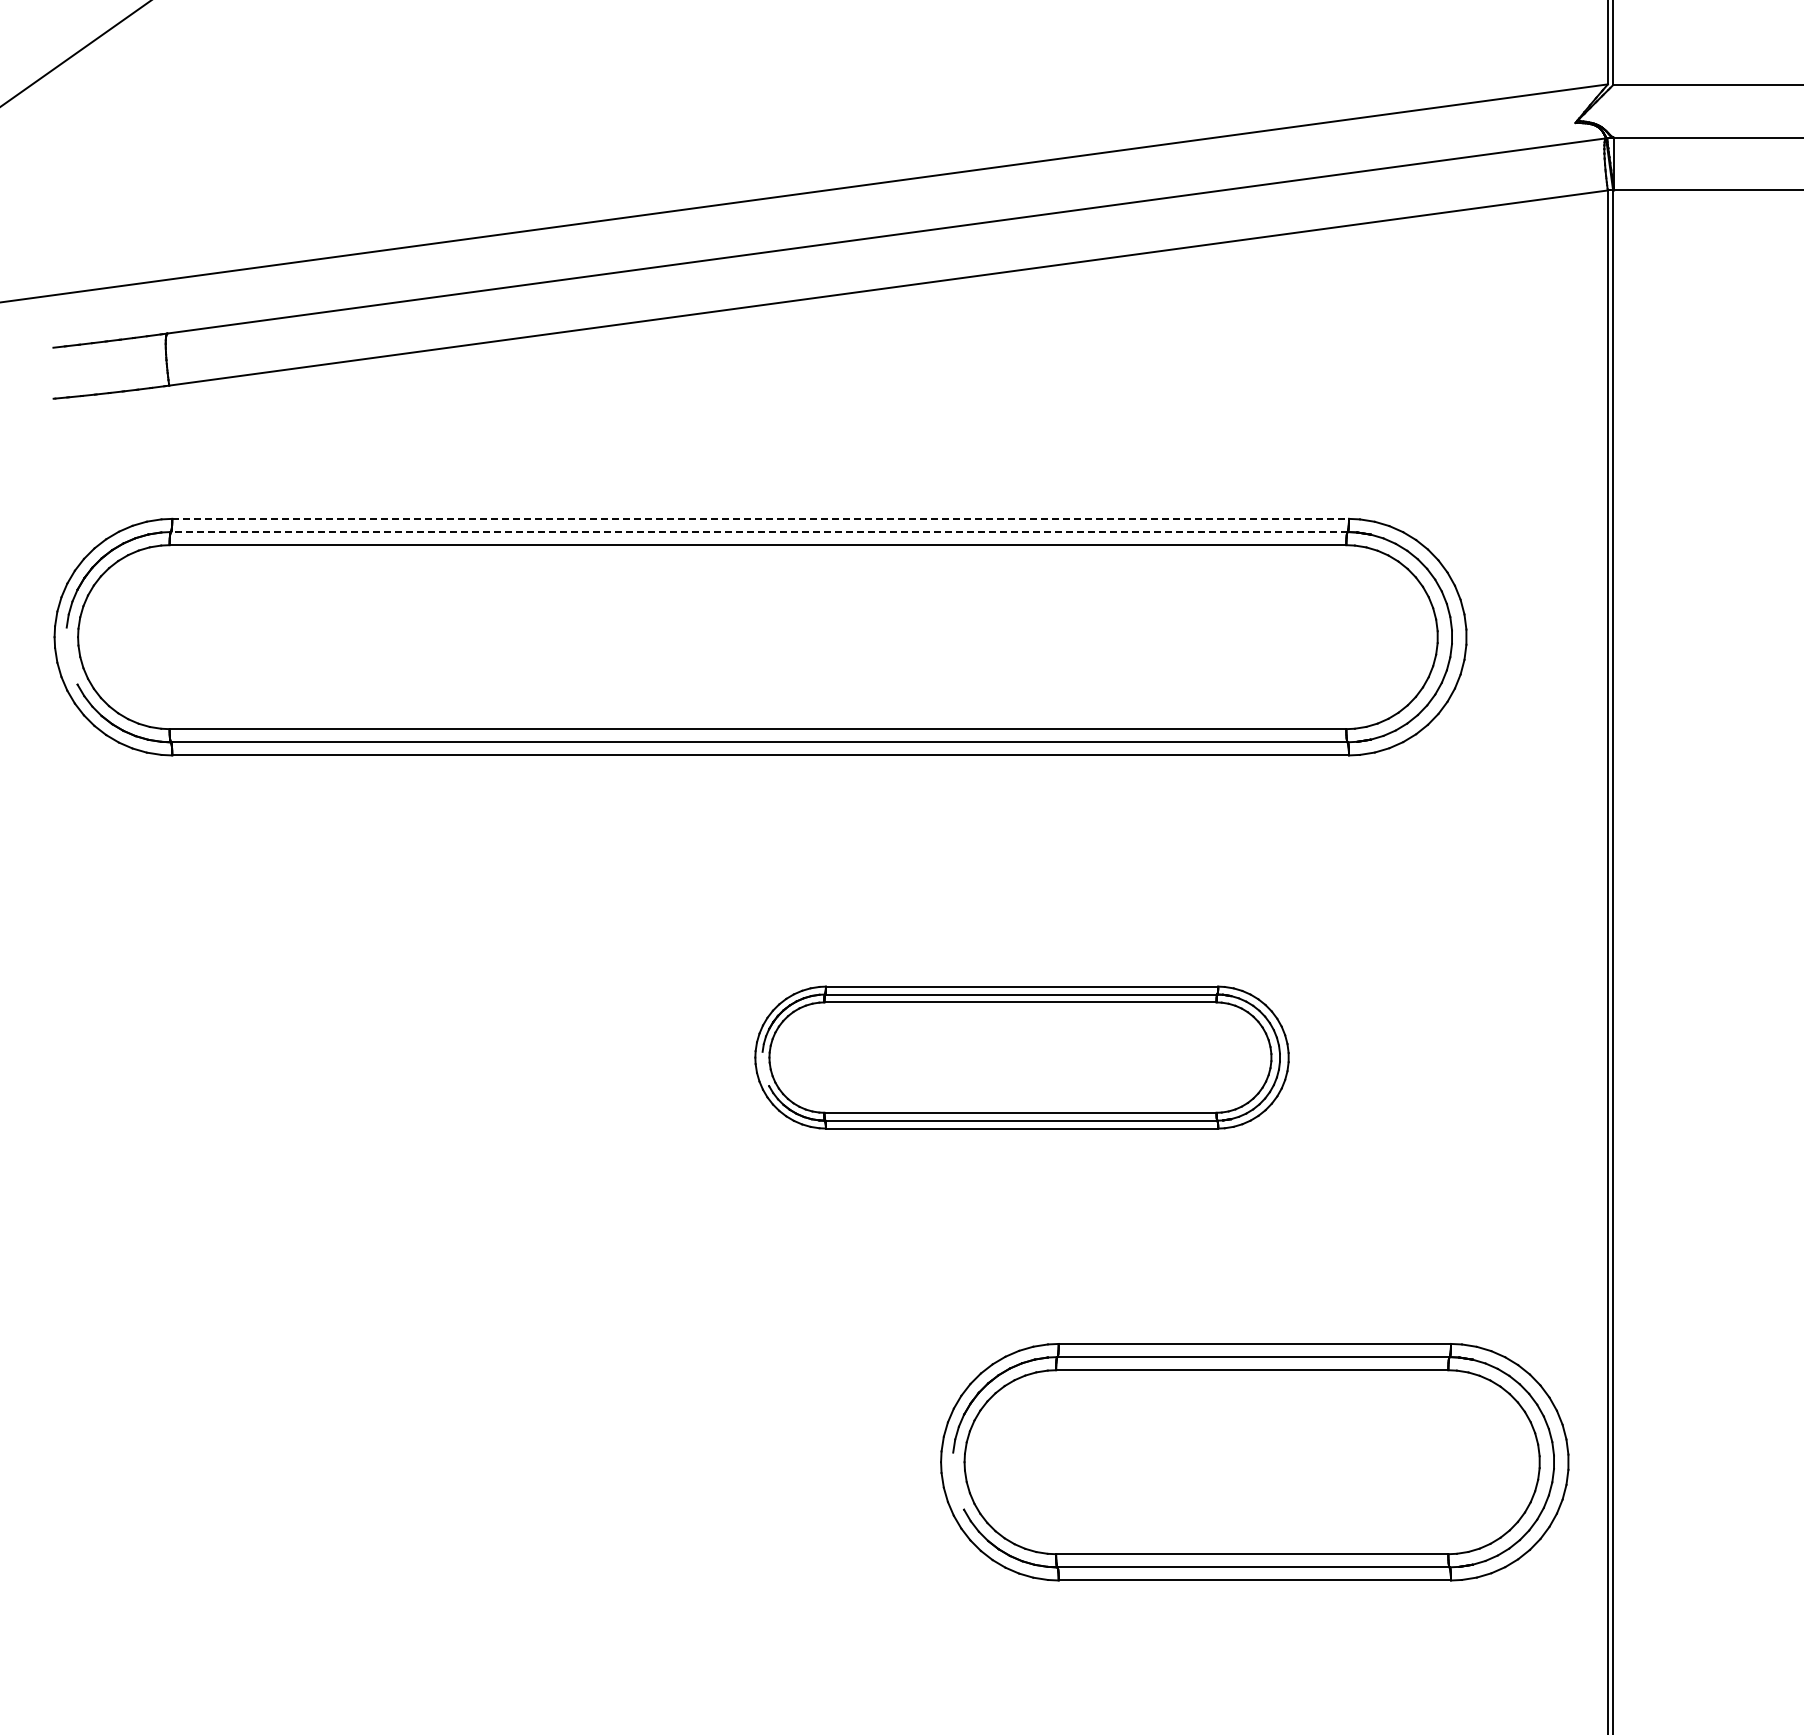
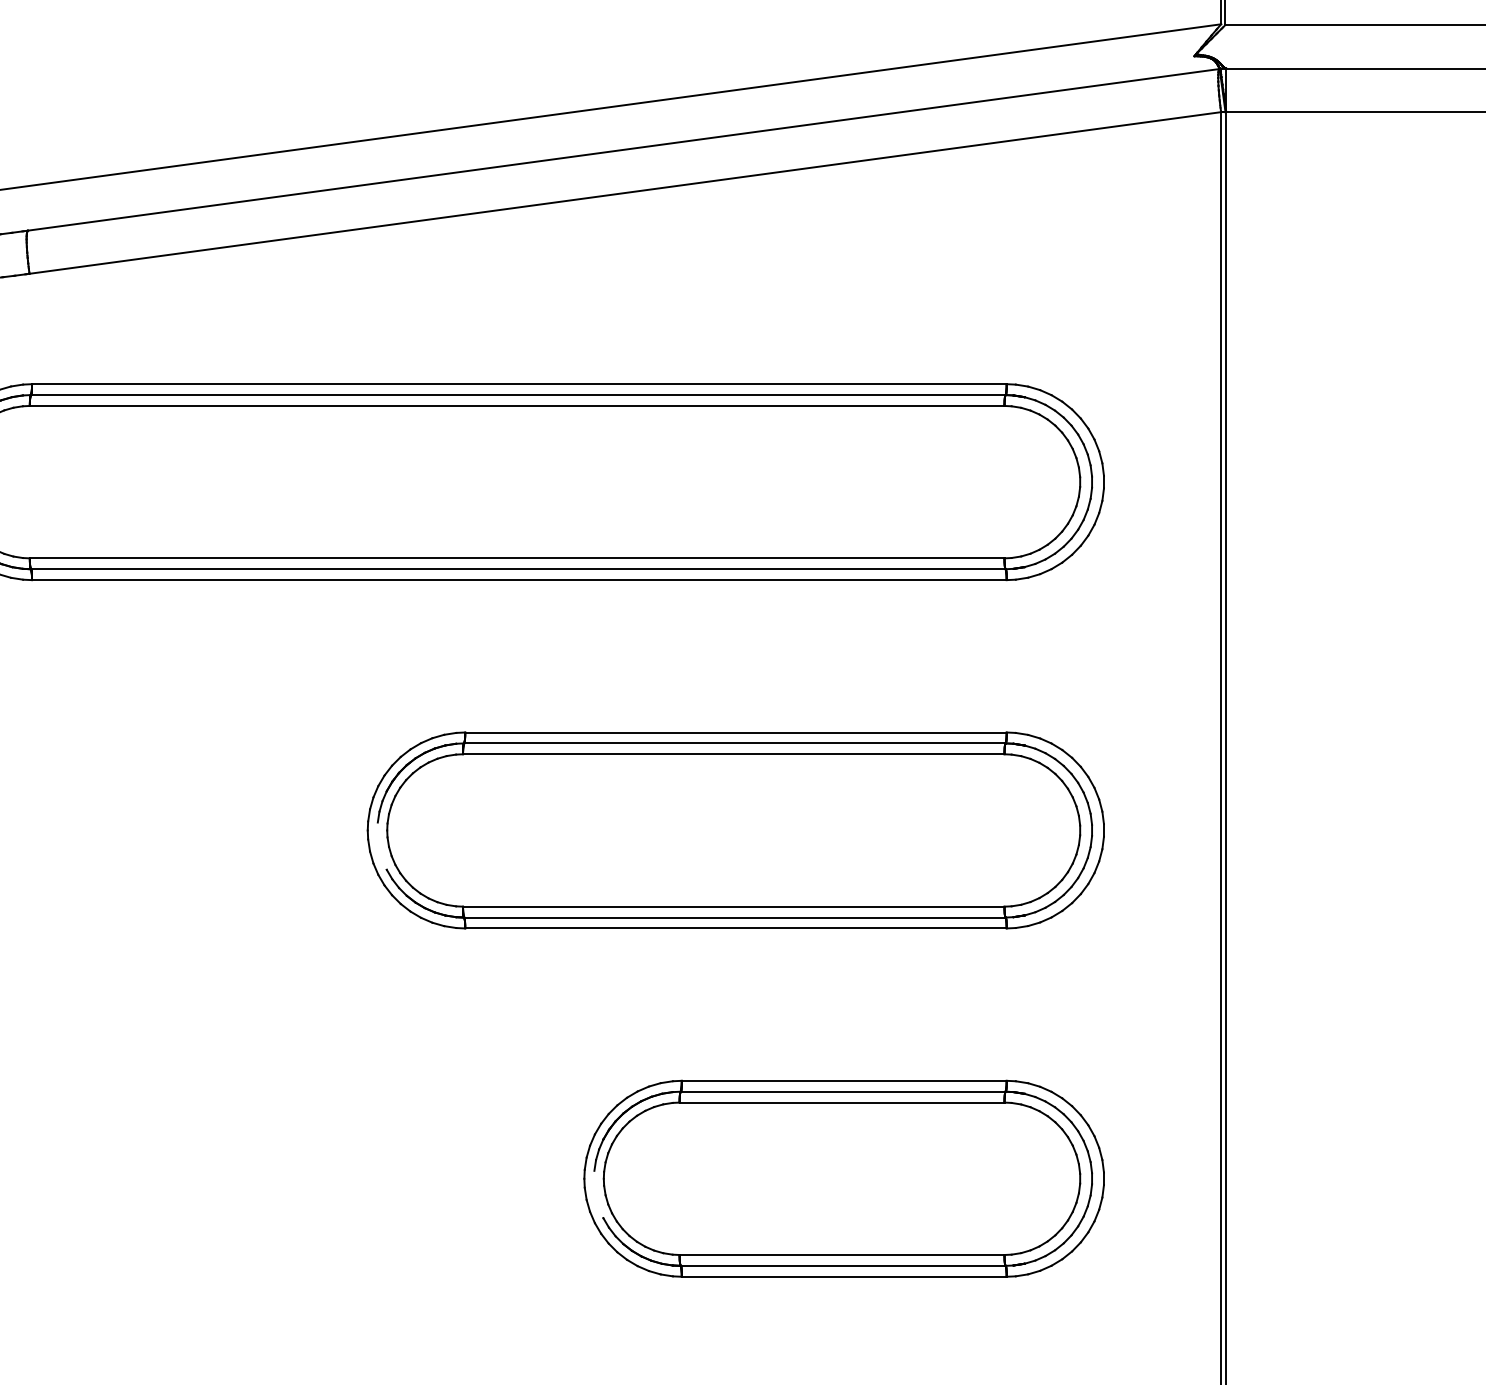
line: (761, 518) -> (520, 383), dashed -> solid
line: (758, 532) -> (517, 395), dashed -> solid
part: (1021, 1057) -> (735, 830), size x1.67
part: (1254, 1462) -> (843, 1179), moved

